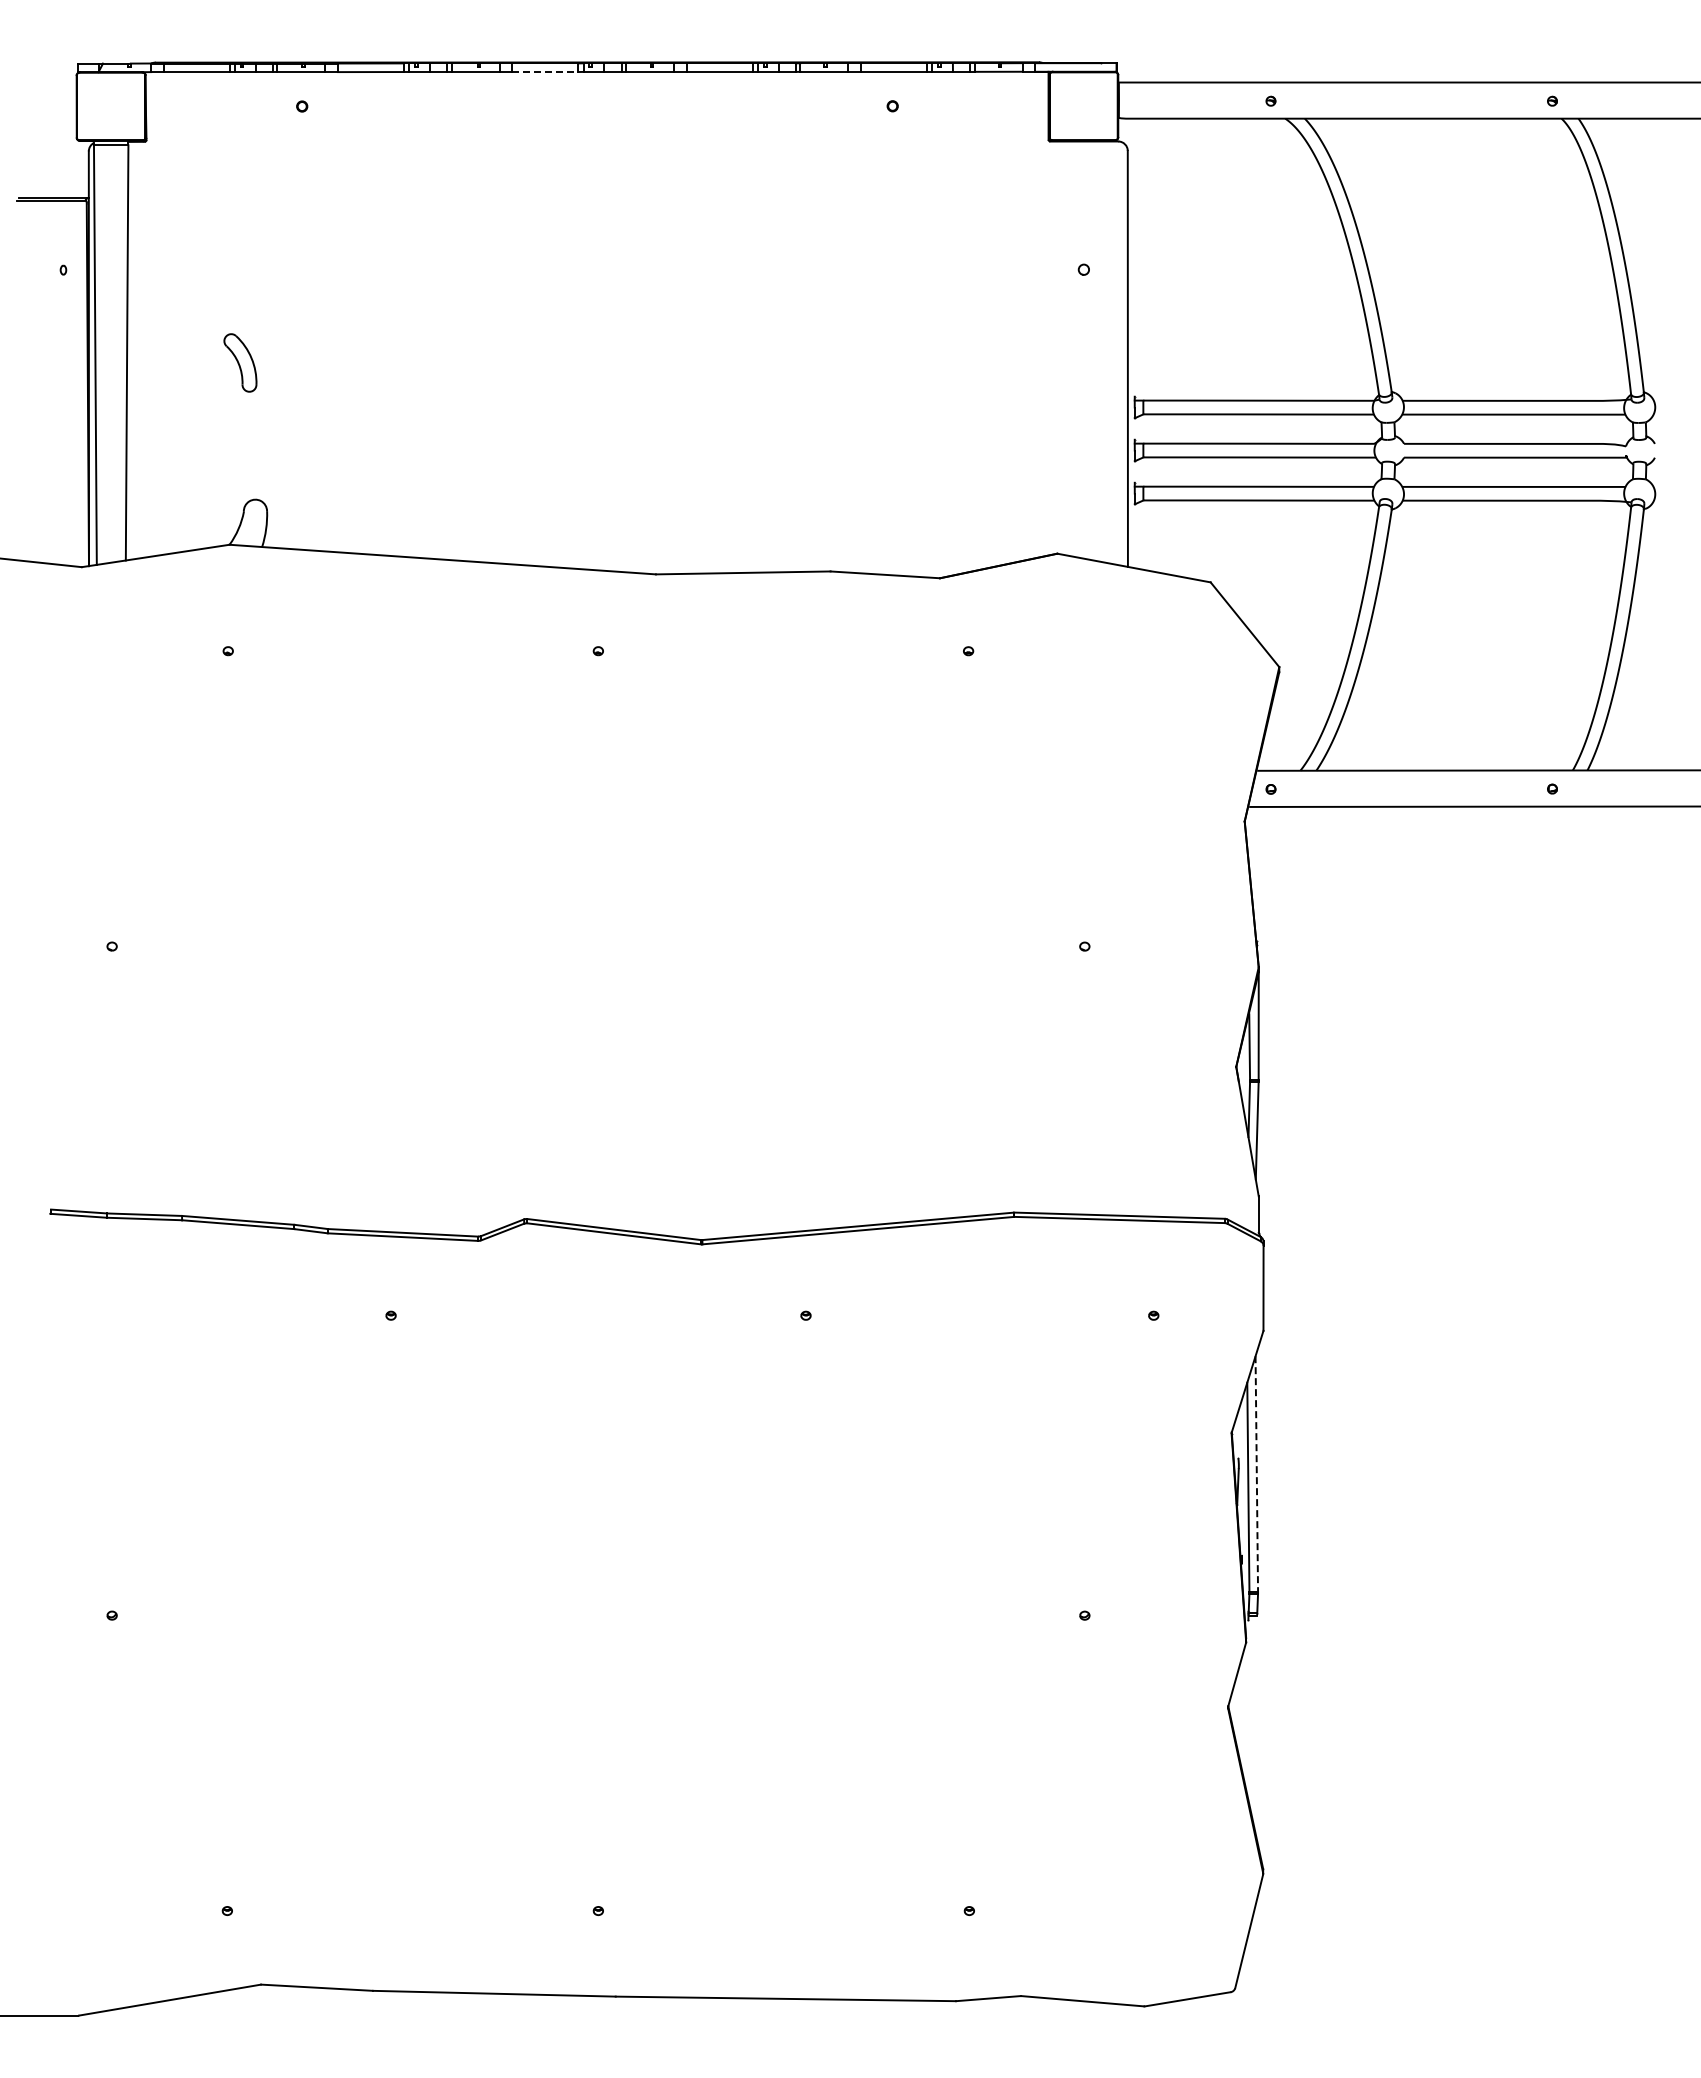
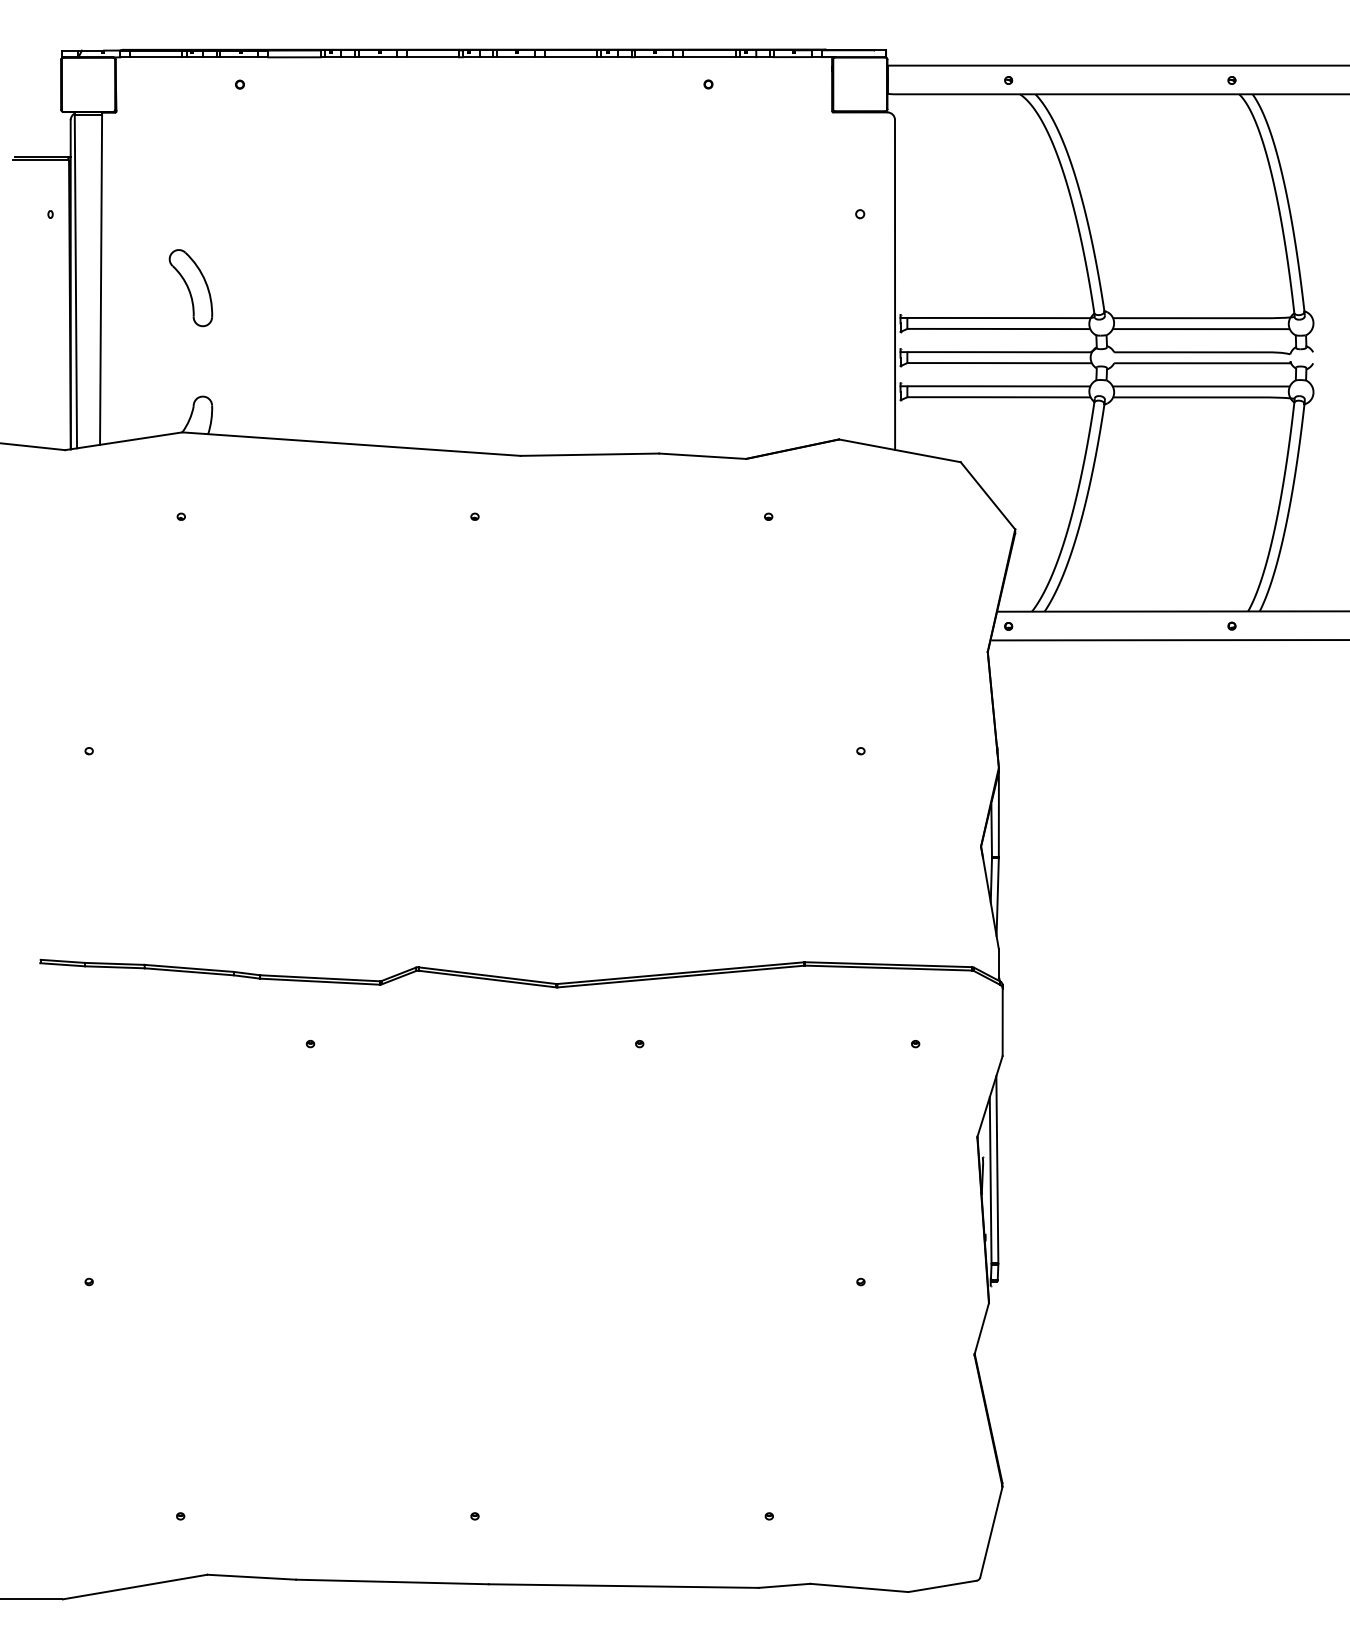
line: (545, 72) -> (433, 57), dashed -> solid
part: (240, 362) -> (191, 287), size x1.67
line: (1256, 1473) -> (997, 1169), dashed -> solid

